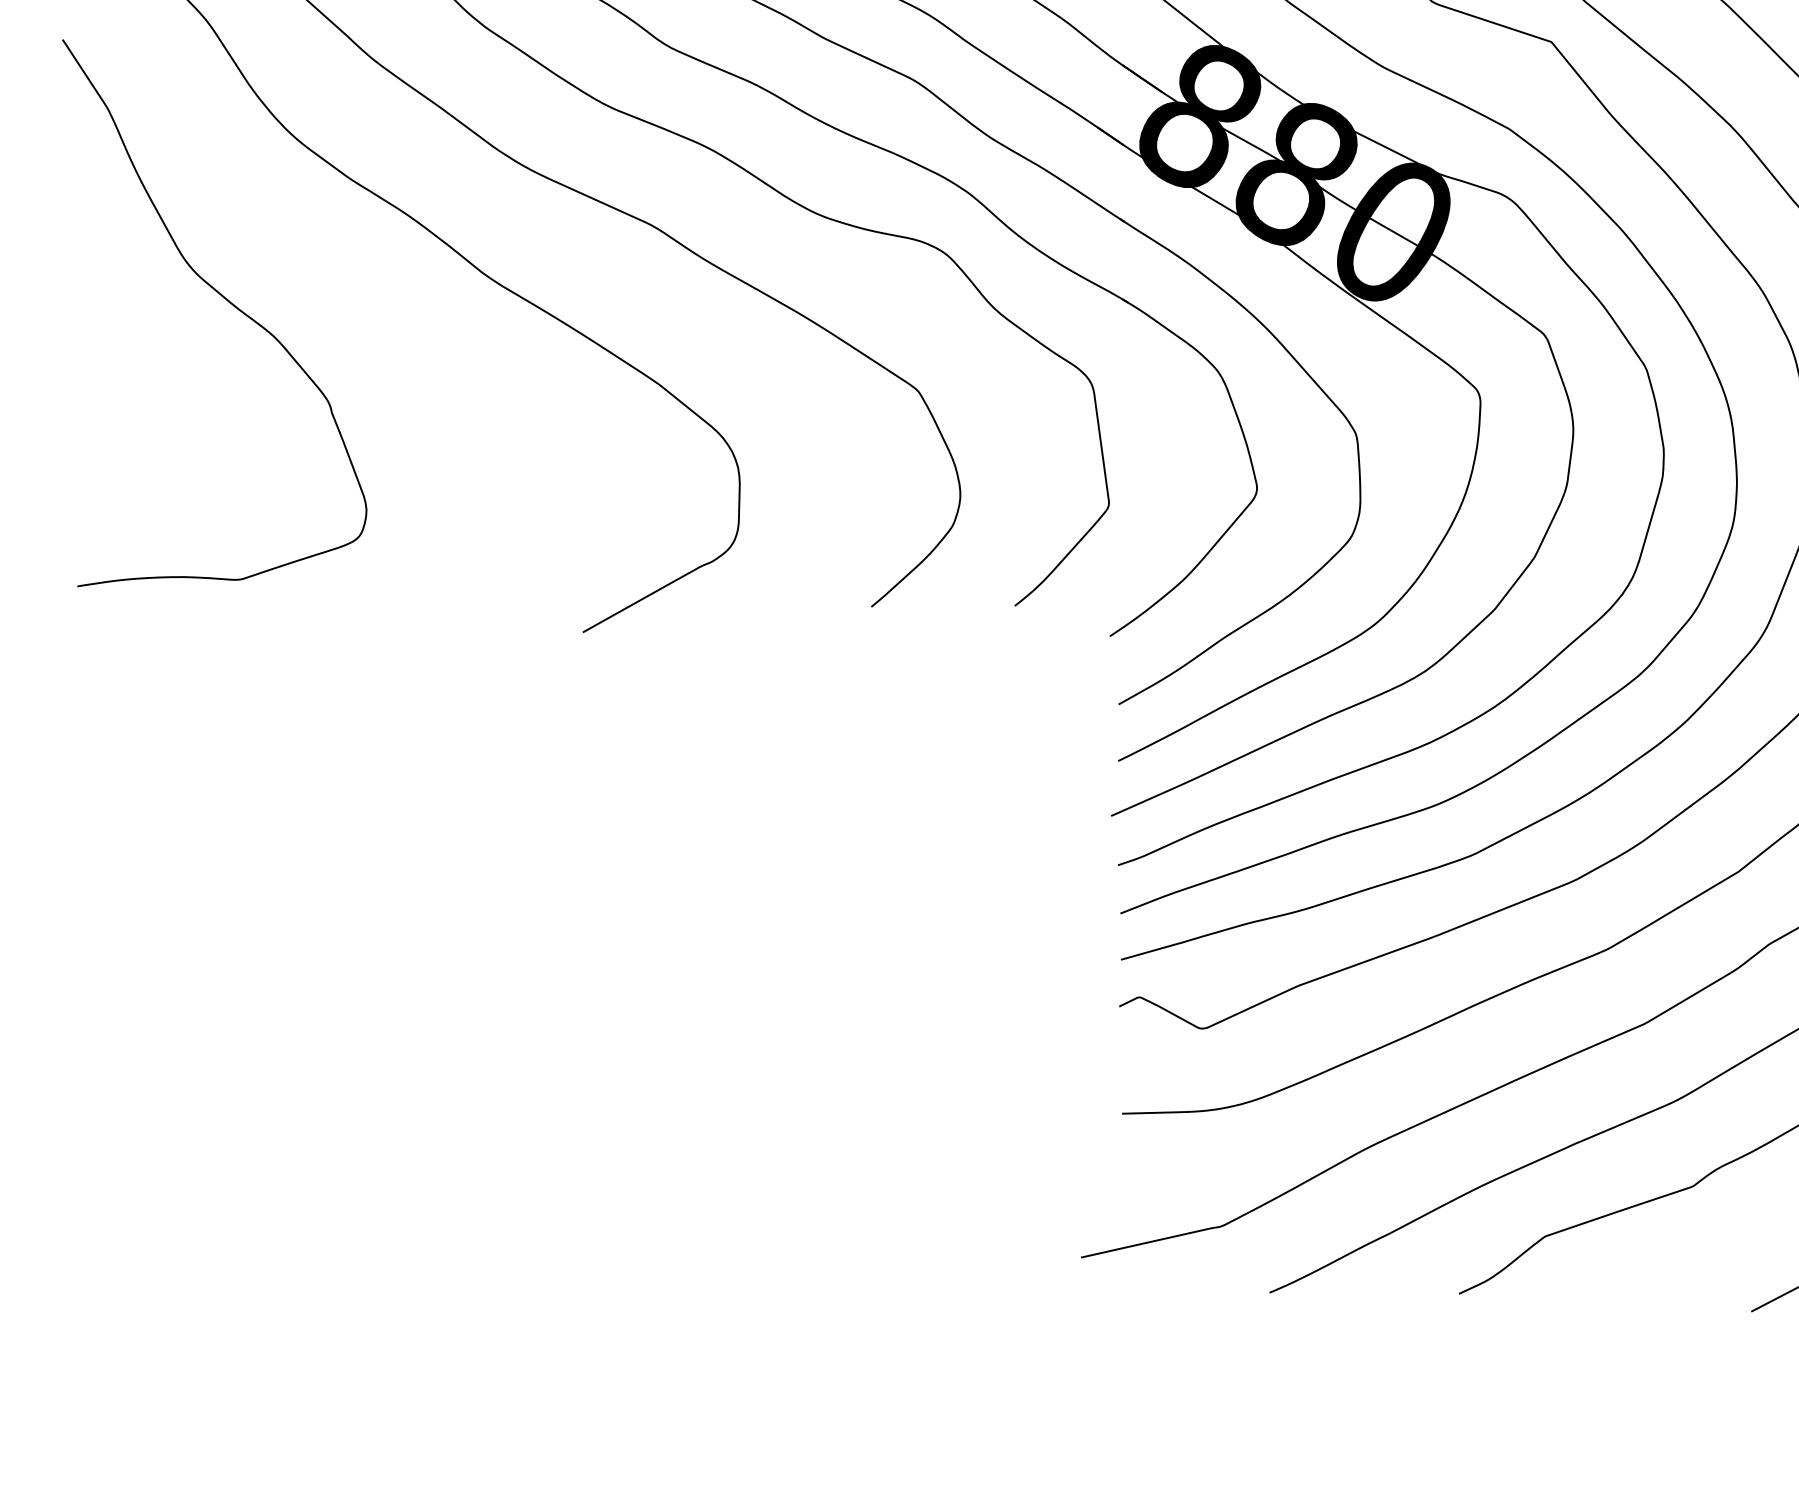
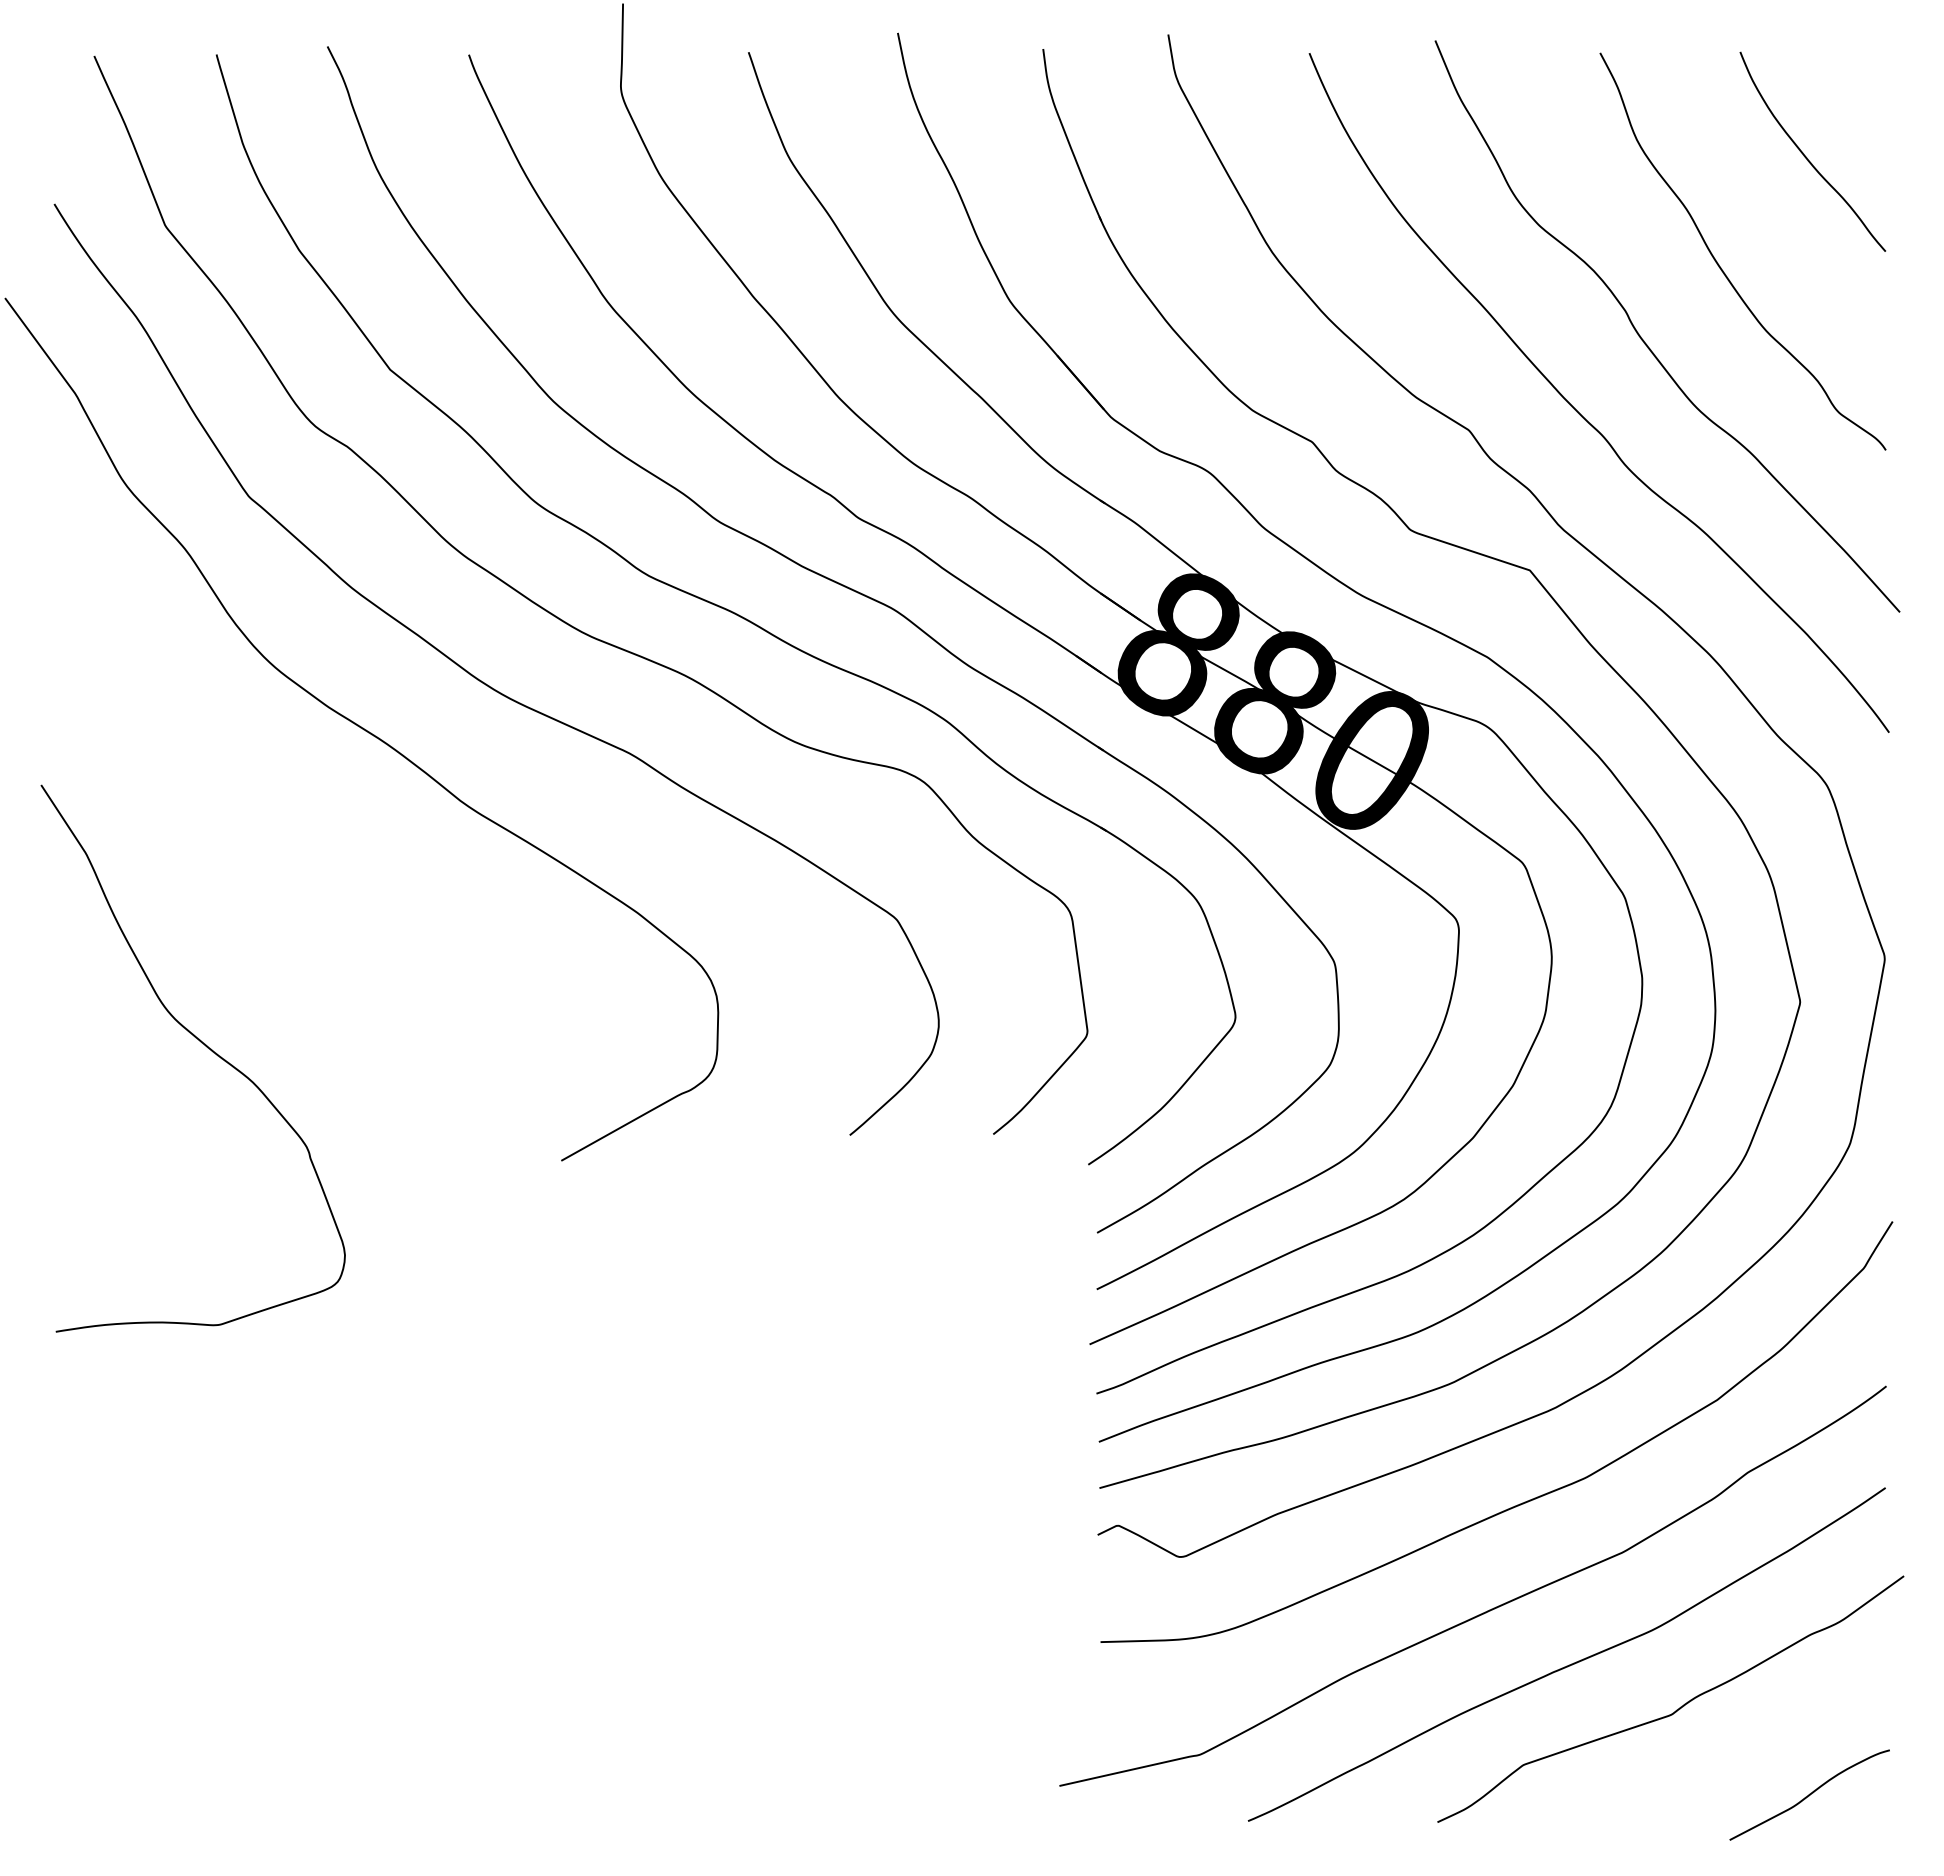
curve: (223, 298) -> (201, 1043), moved

